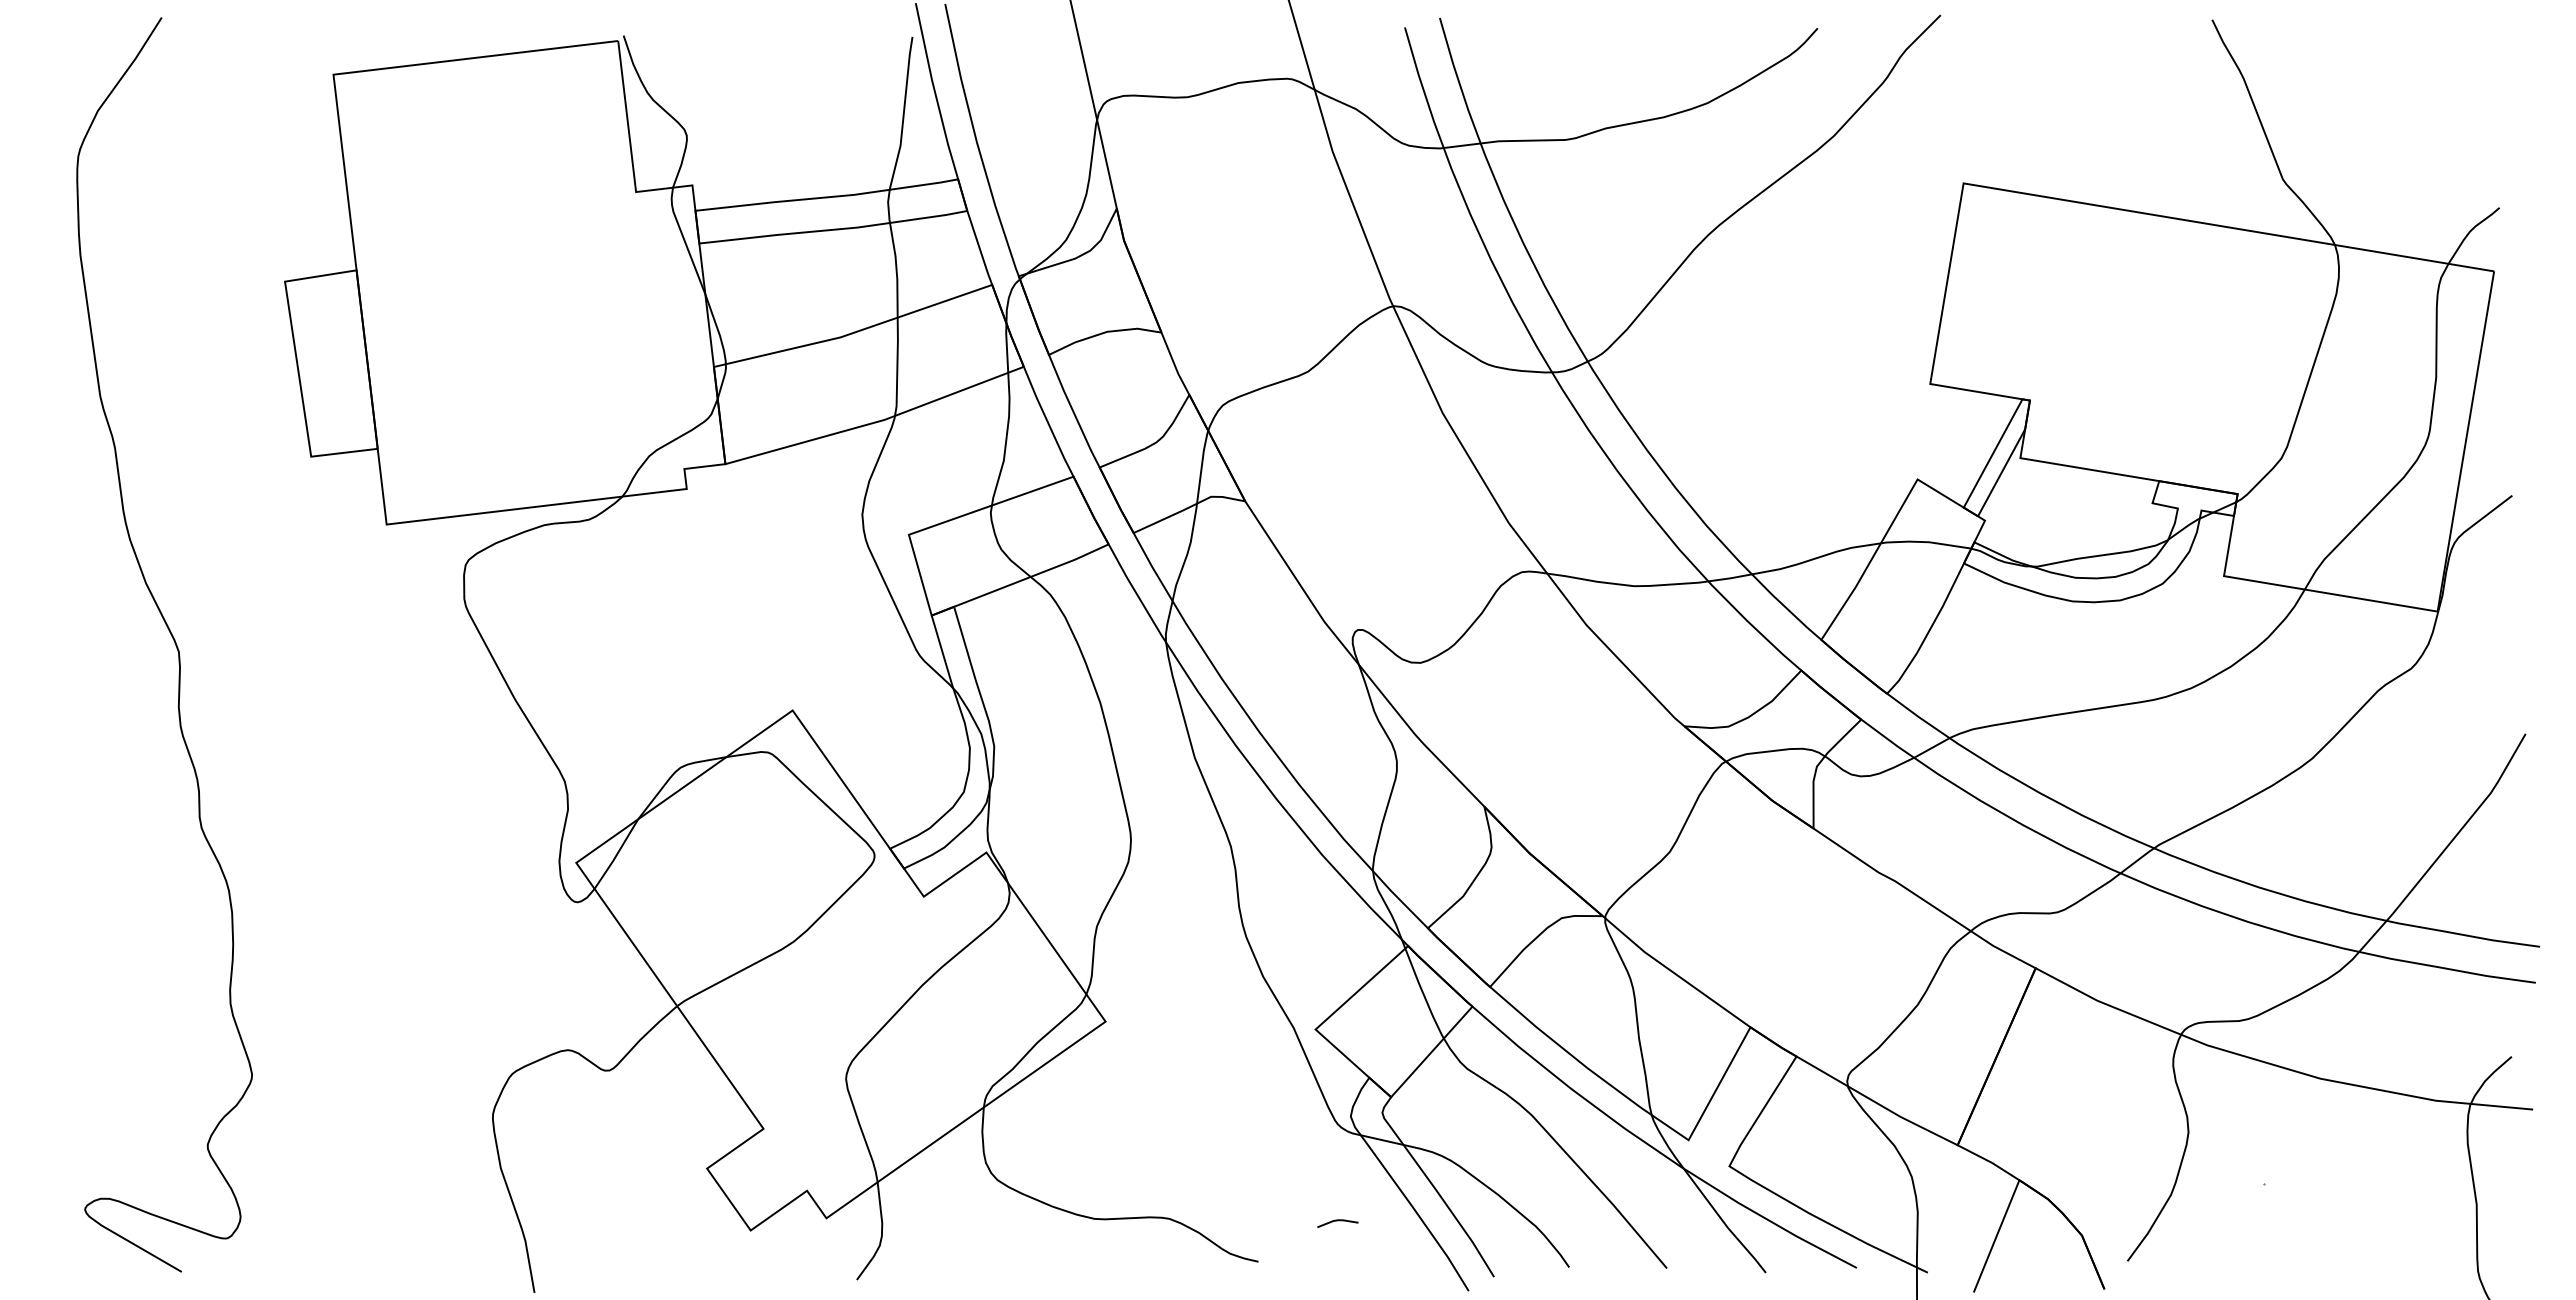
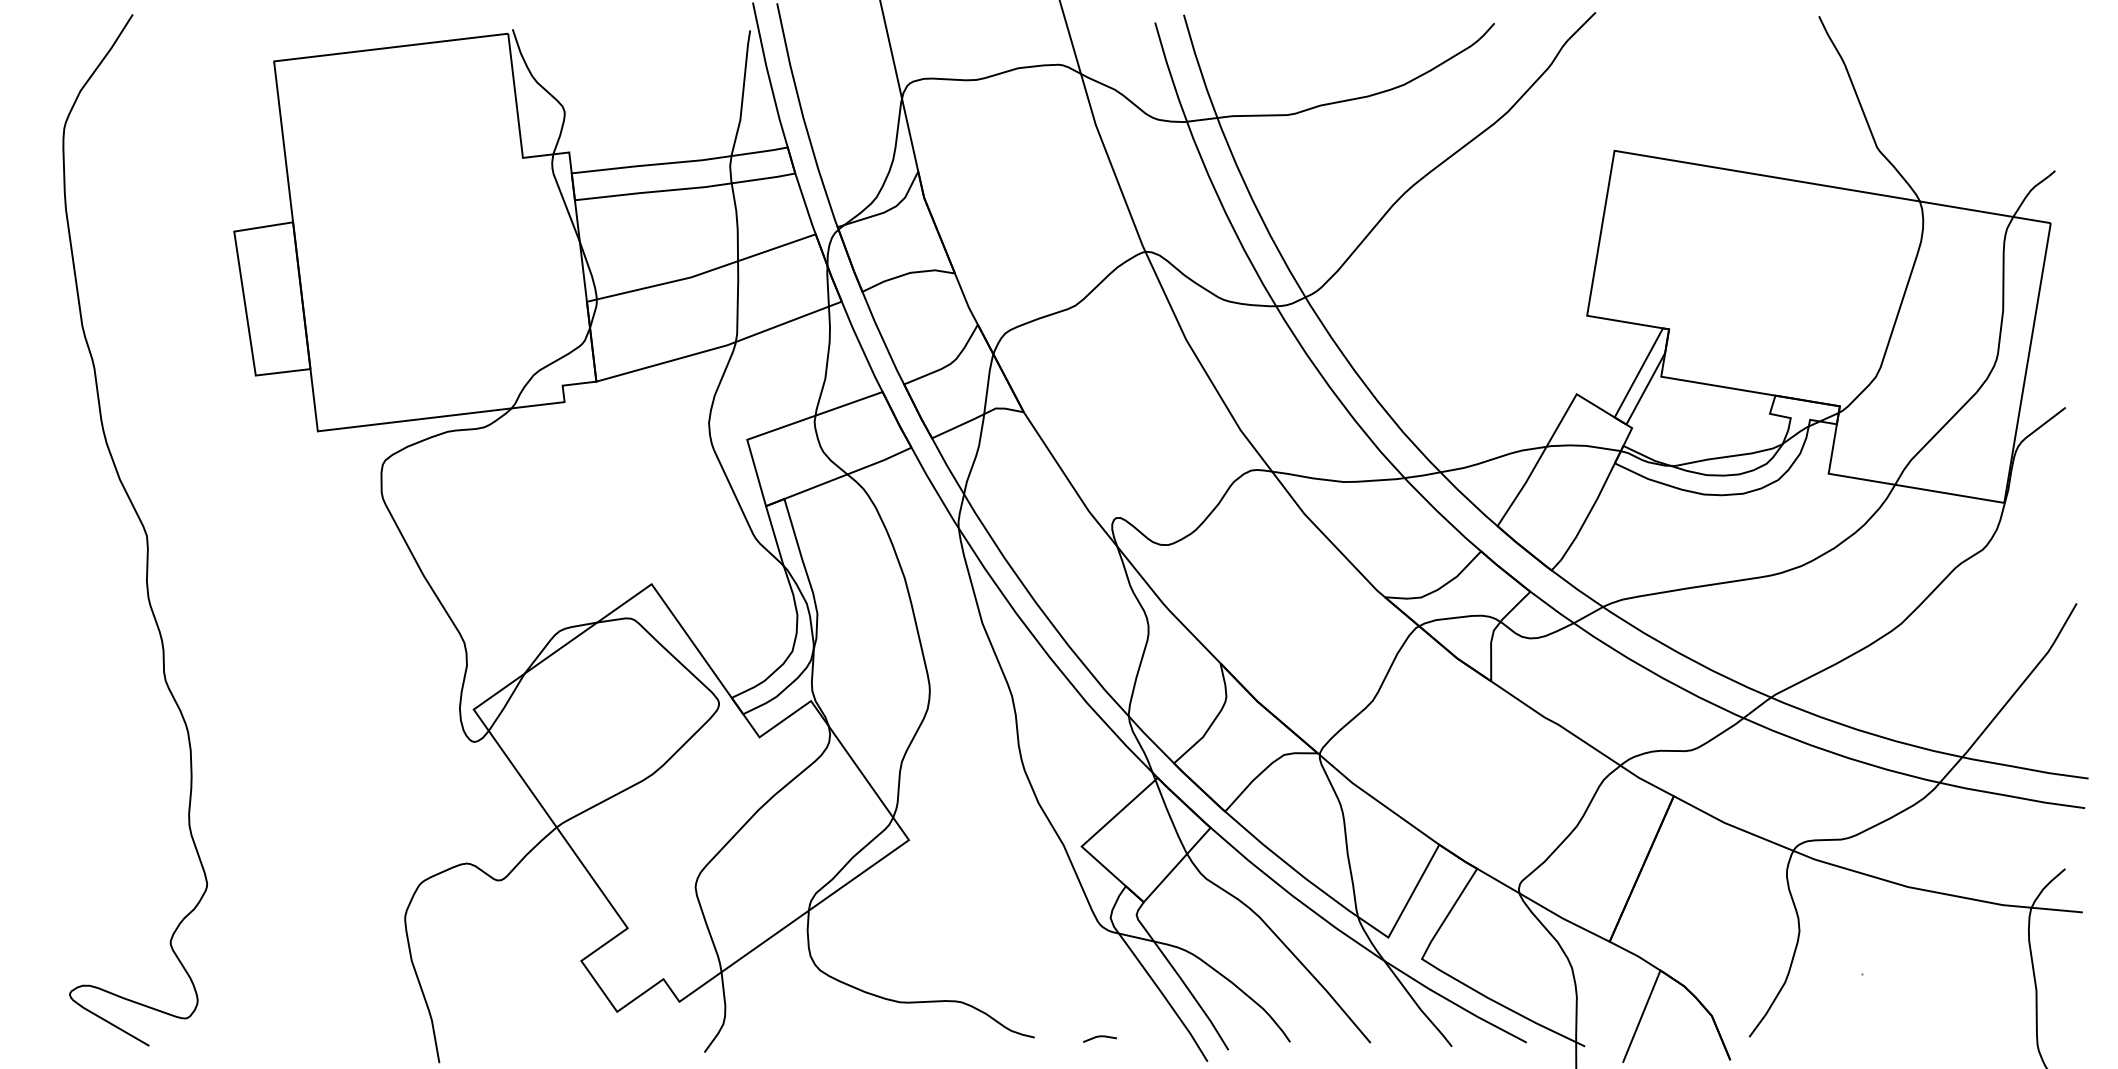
line: (1337, 1221) -> (1099, 1037), moved

